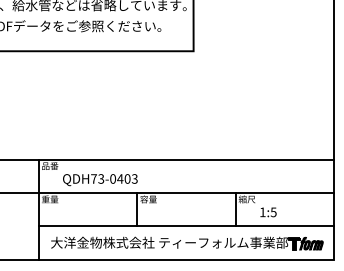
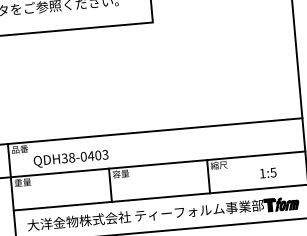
text: (97, 178) -> (68, 157), QDH73-0403 -> QDH38-0403
text: (268, 212) -> (268, 173), moved

